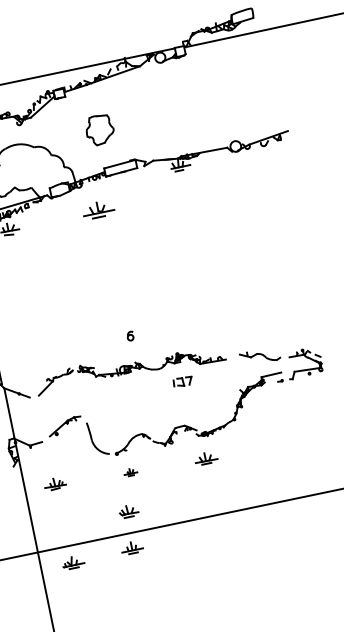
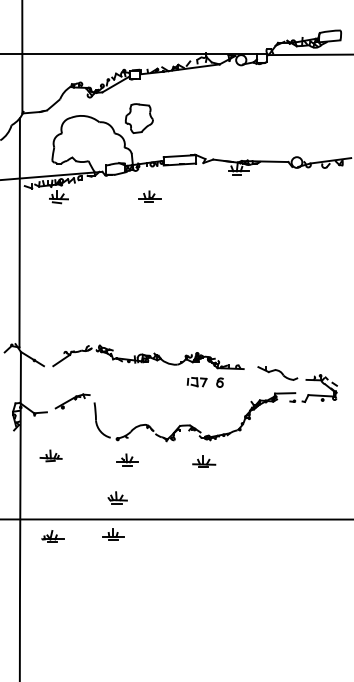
part: (99, 130) -> (138, 118), moved
part: (98, 209) -> (149, 196), size x0.71
part: (129, 336) -> (219, 382), moved
part: (130, 471) -> (127, 459), size x1.67

